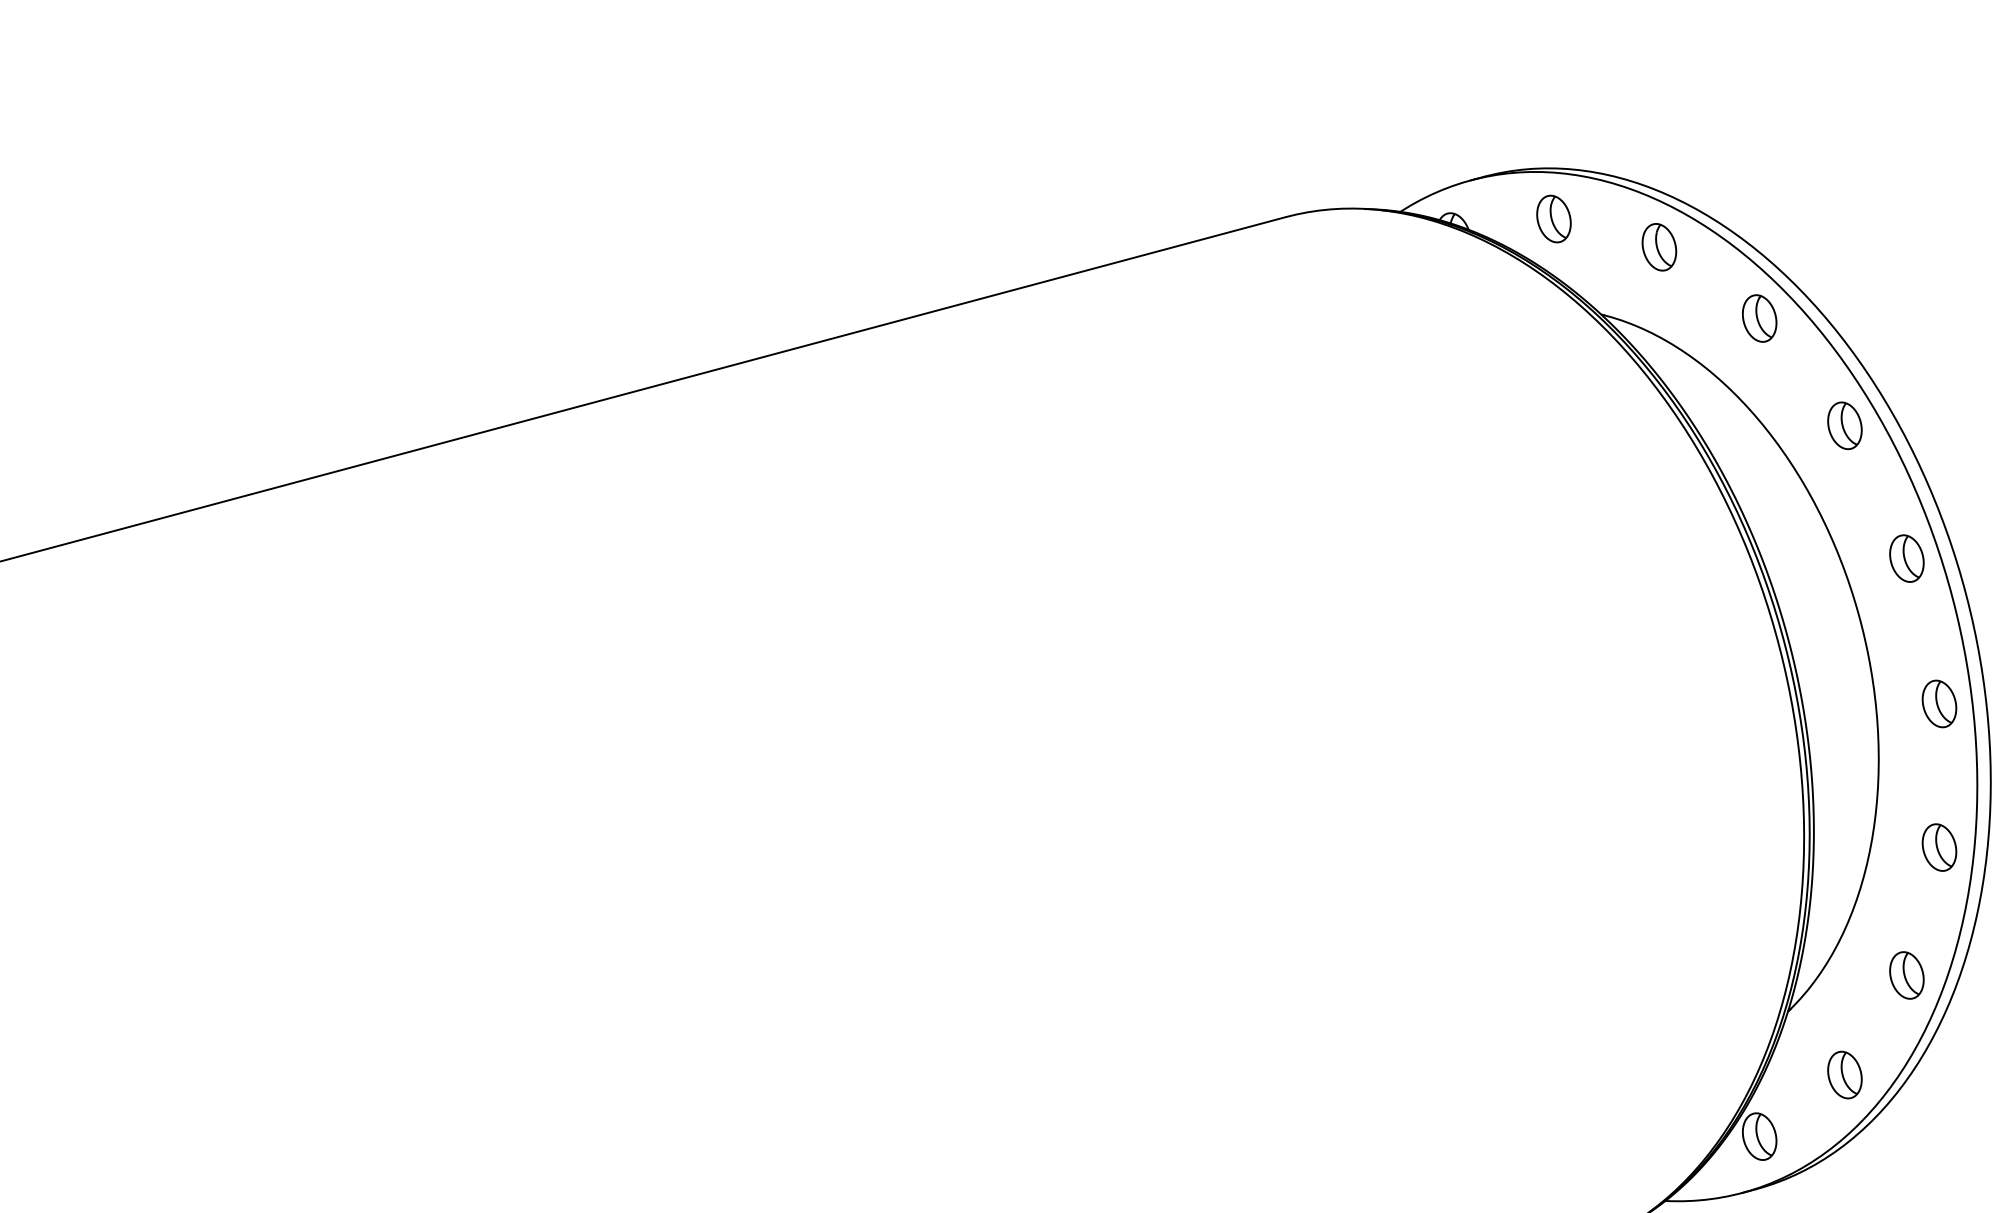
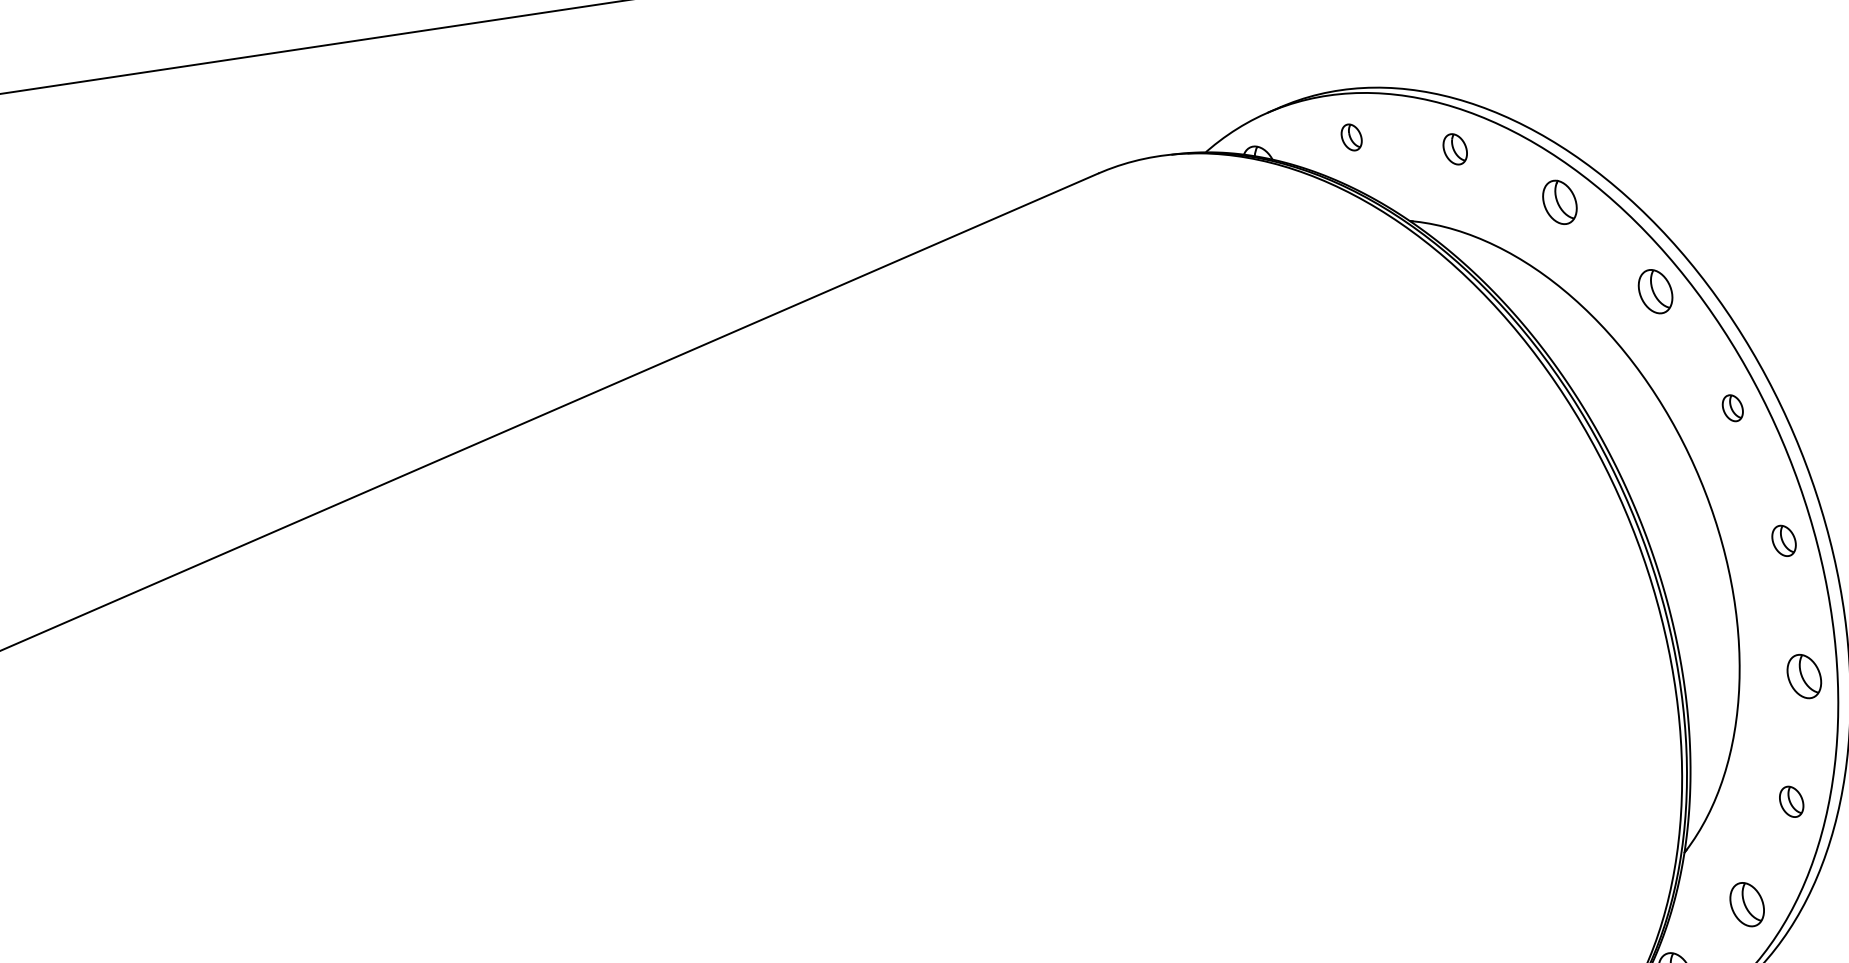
part: (1553, 218) -> (1351, 137), size x0.6
part: (1659, 247) -> (1455, 149), size x0.7
part: (1906, 558) -> (1732, 408), size x0.6
part: (1939, 703) -> (1784, 540), size x0.7
part: (1906, 975) -> (1791, 801), size x0.7

